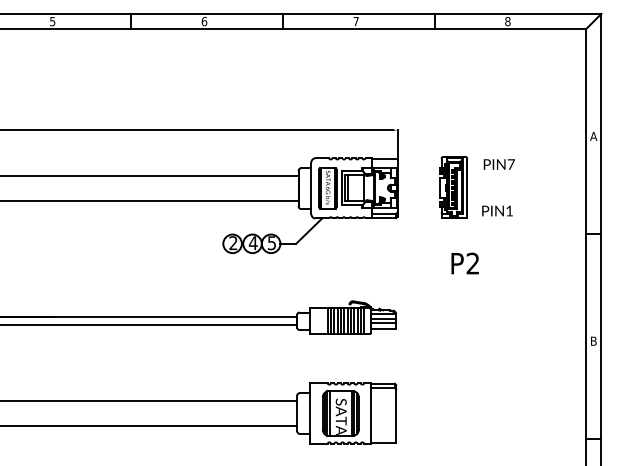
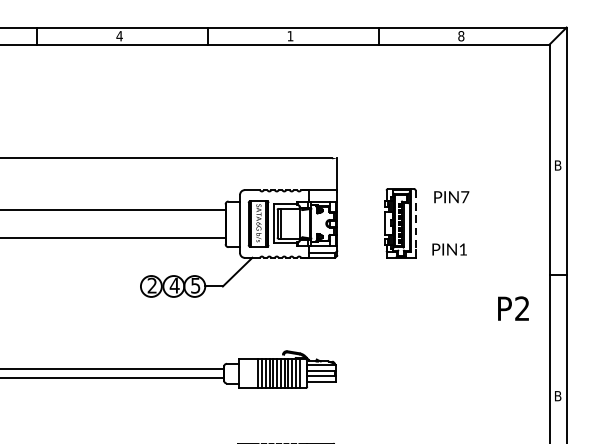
text: (204, 21) -> (119, 36), 6 -> 4
text: (355, 21) -> (289, 36), 7 -> 1
text: (593, 135) -> (557, 164), A -> B
line: (467, 185) -> (415, 220), solid -> dashed
text: (464, 263) -> (512, 308), moved

